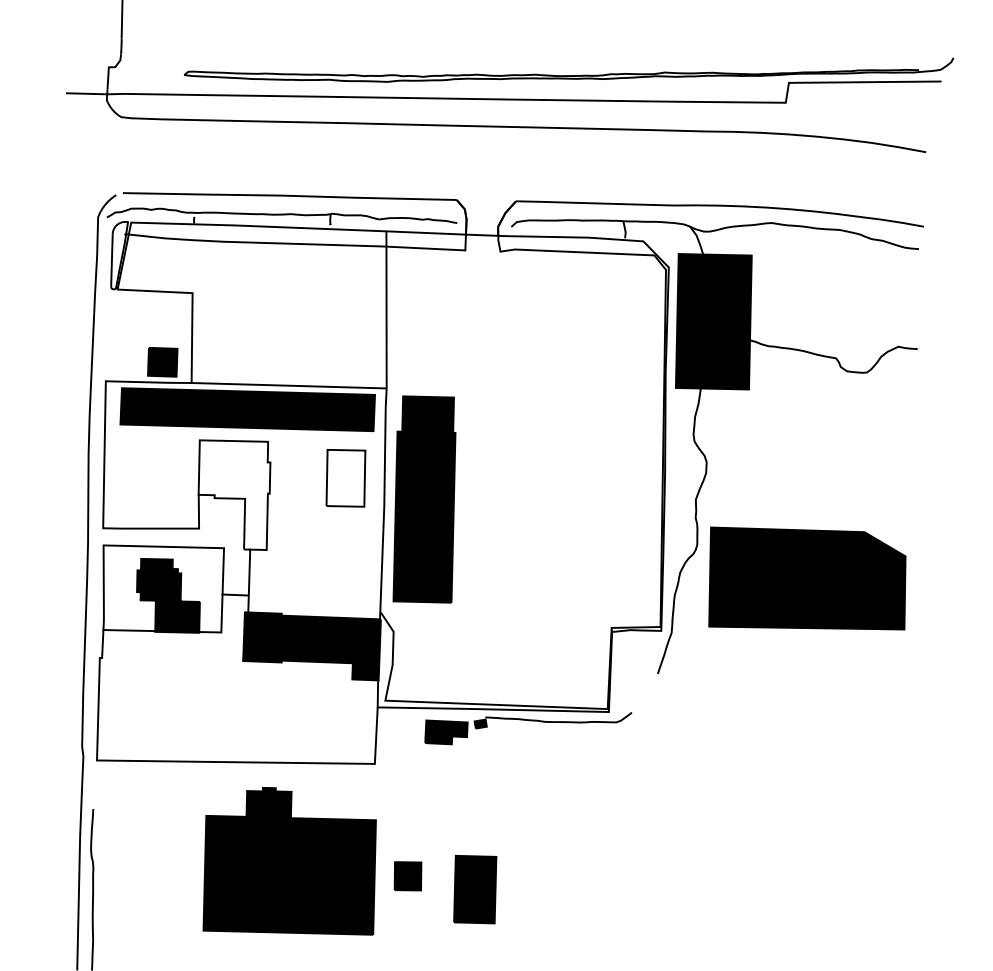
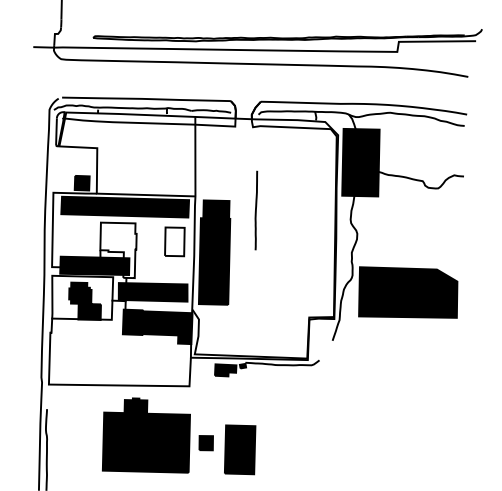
line: (507, 416) -> (256, 210), added
fill: (187, 525) -> (94, 265), added
fill: (301, 578) -> (152, 292), added
part: (475, 888) -> (240, 449), size x1.43

